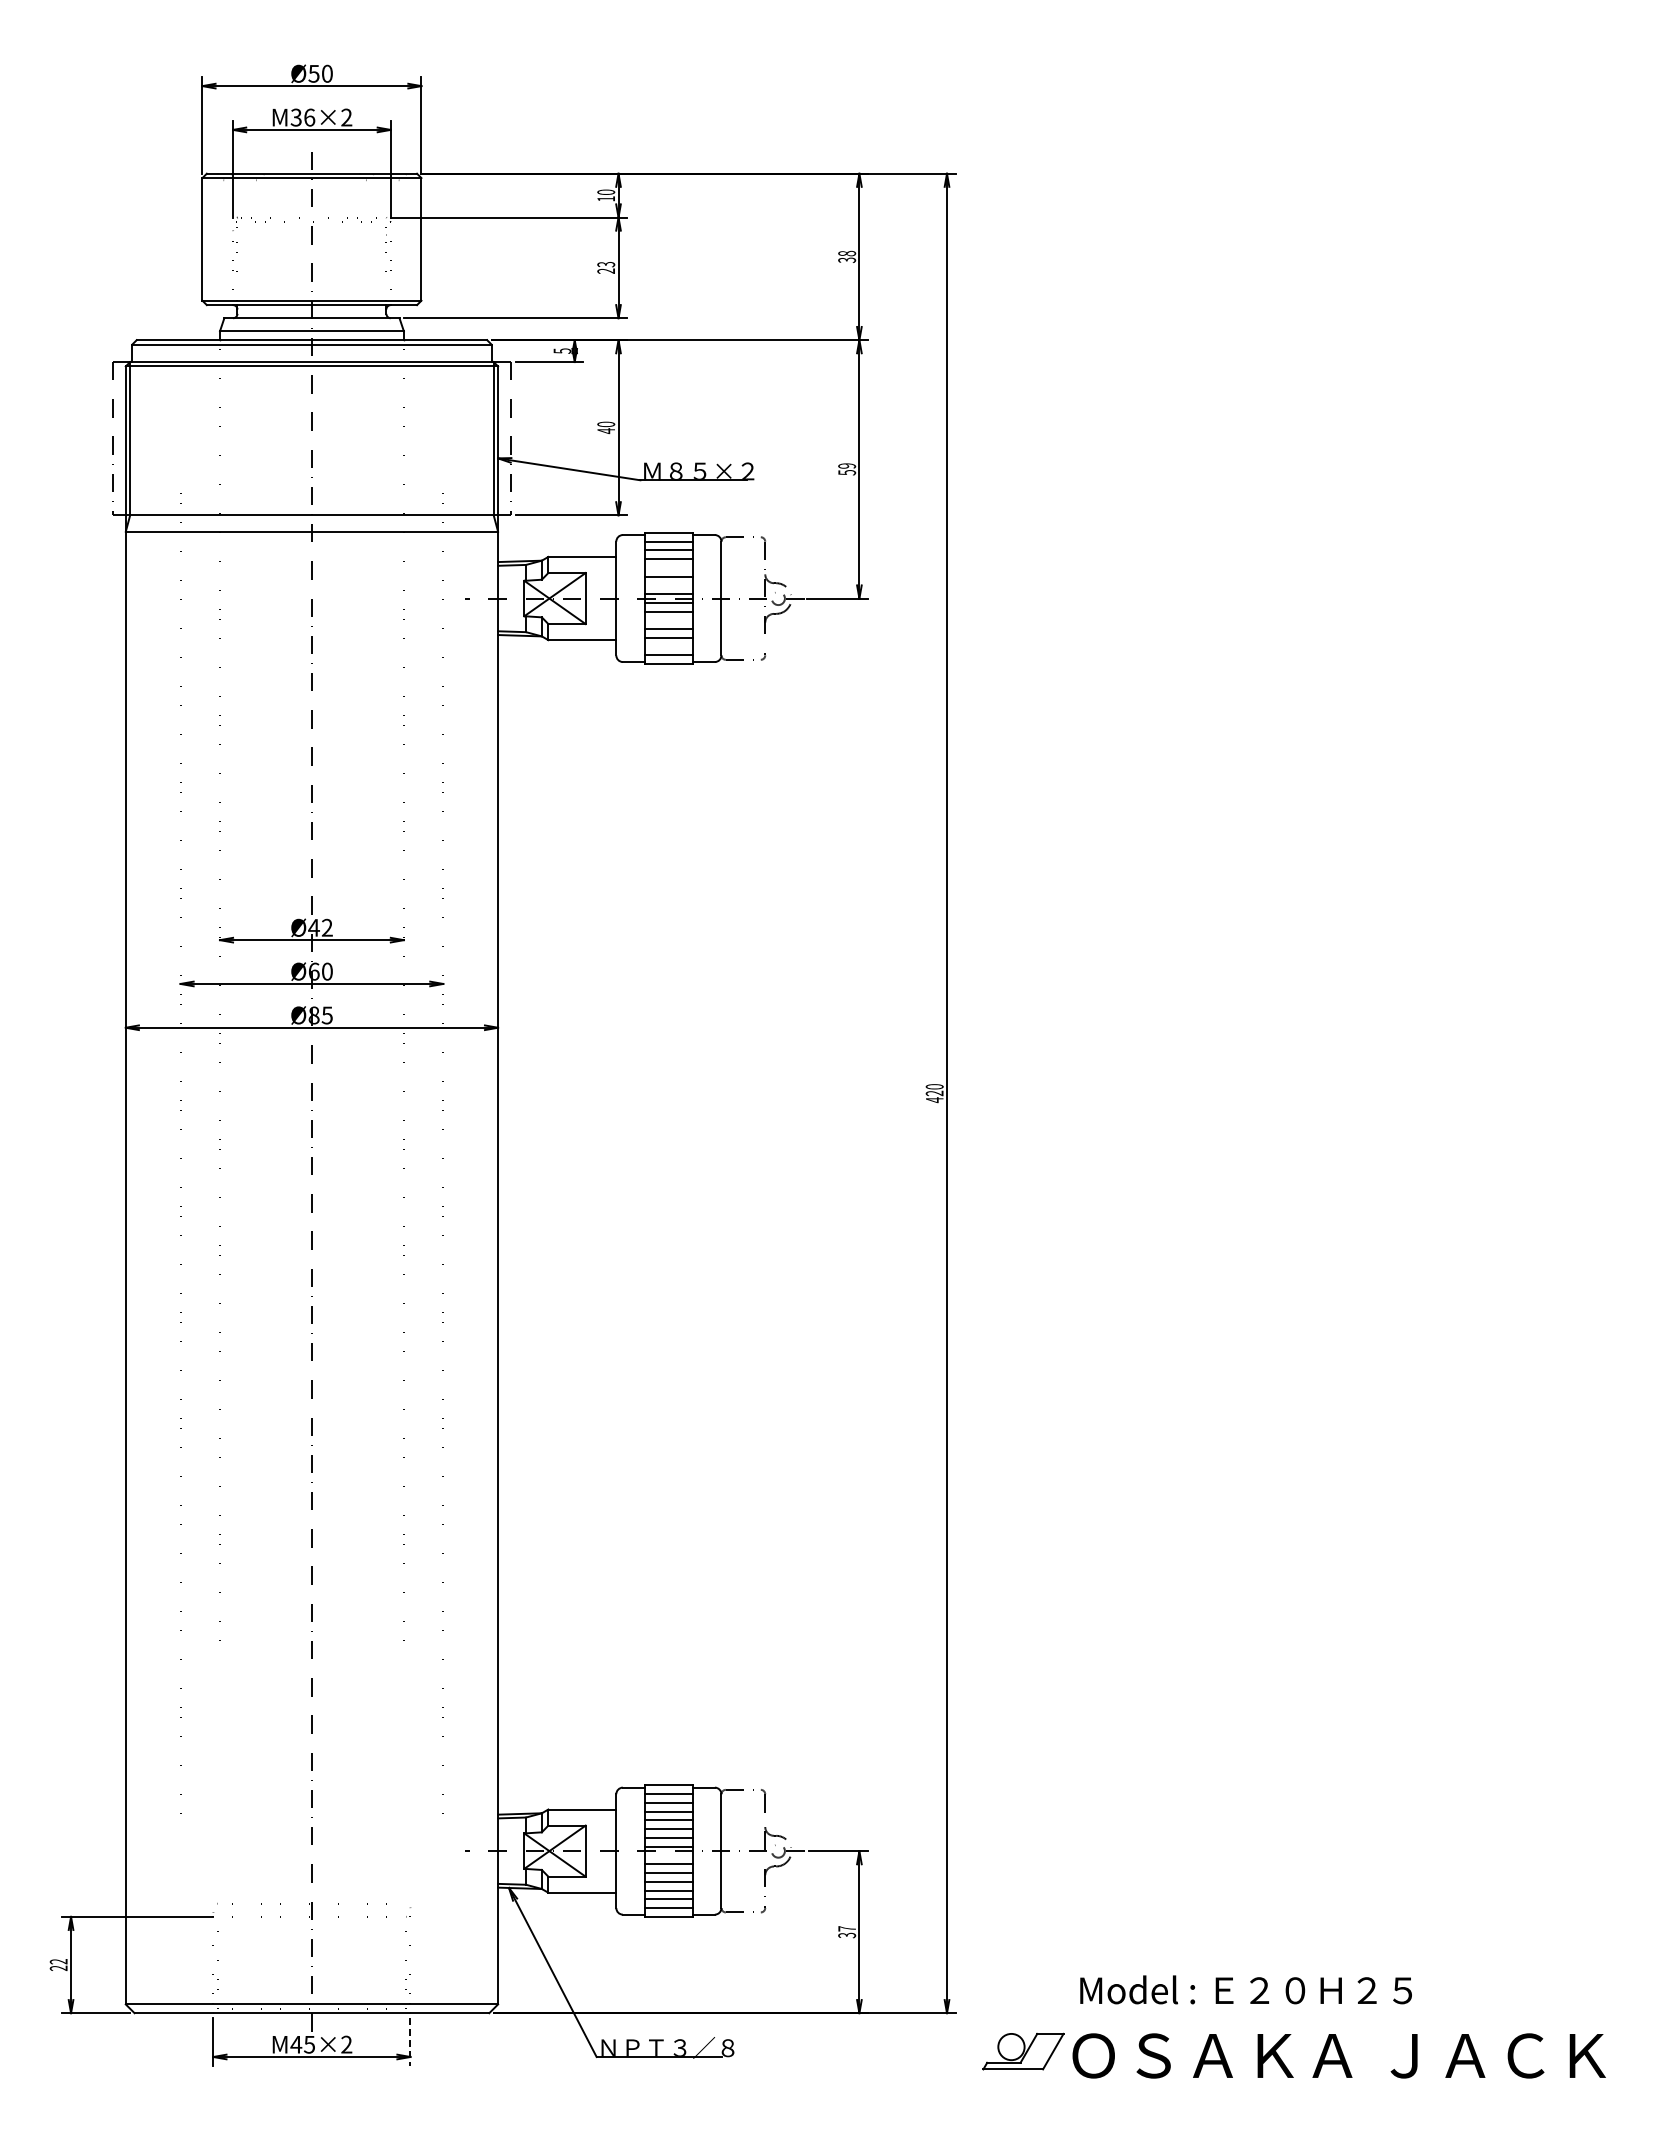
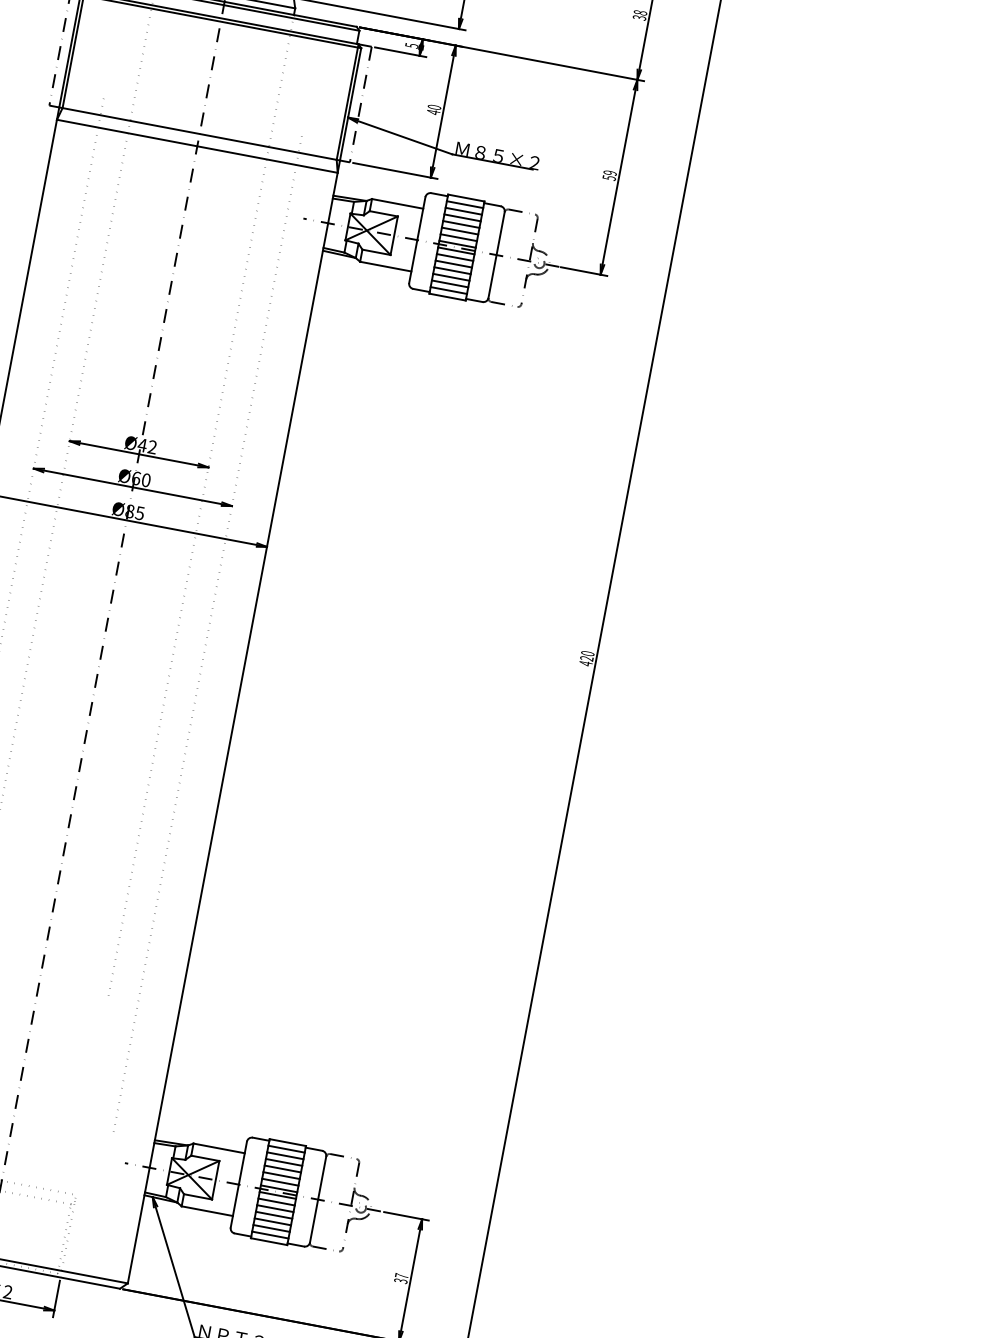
line: (668, 567) -> (461, 224), added
line: (668, 585) -> (458, 237), added
line: (668, 620) -> (453, 264), added
line: (668, 646) -> (449, 283), added
line: (668, 1855) -> (277, 1195), added
line: (410, 2042) -> (56, 1299), dashed -> solid

